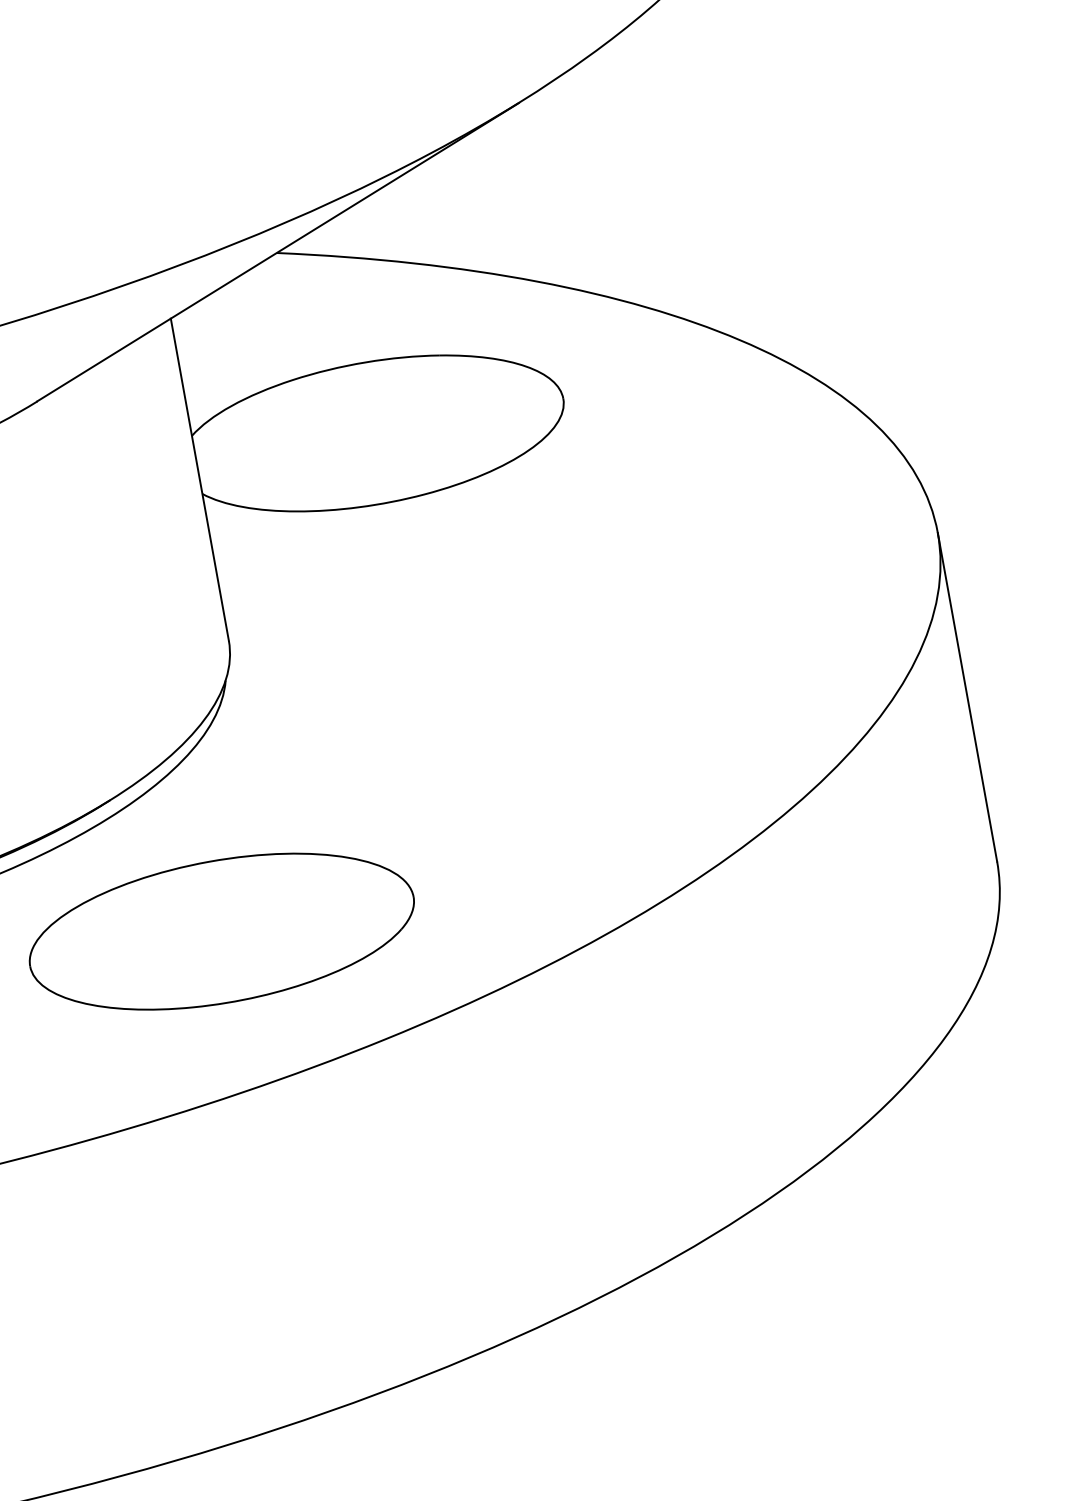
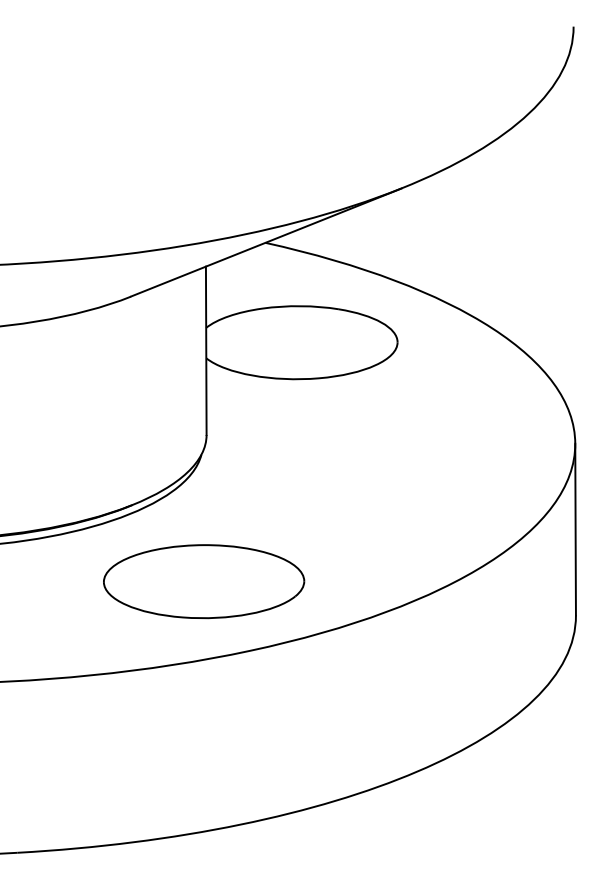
part: (222, 931) -> (204, 581), moved

